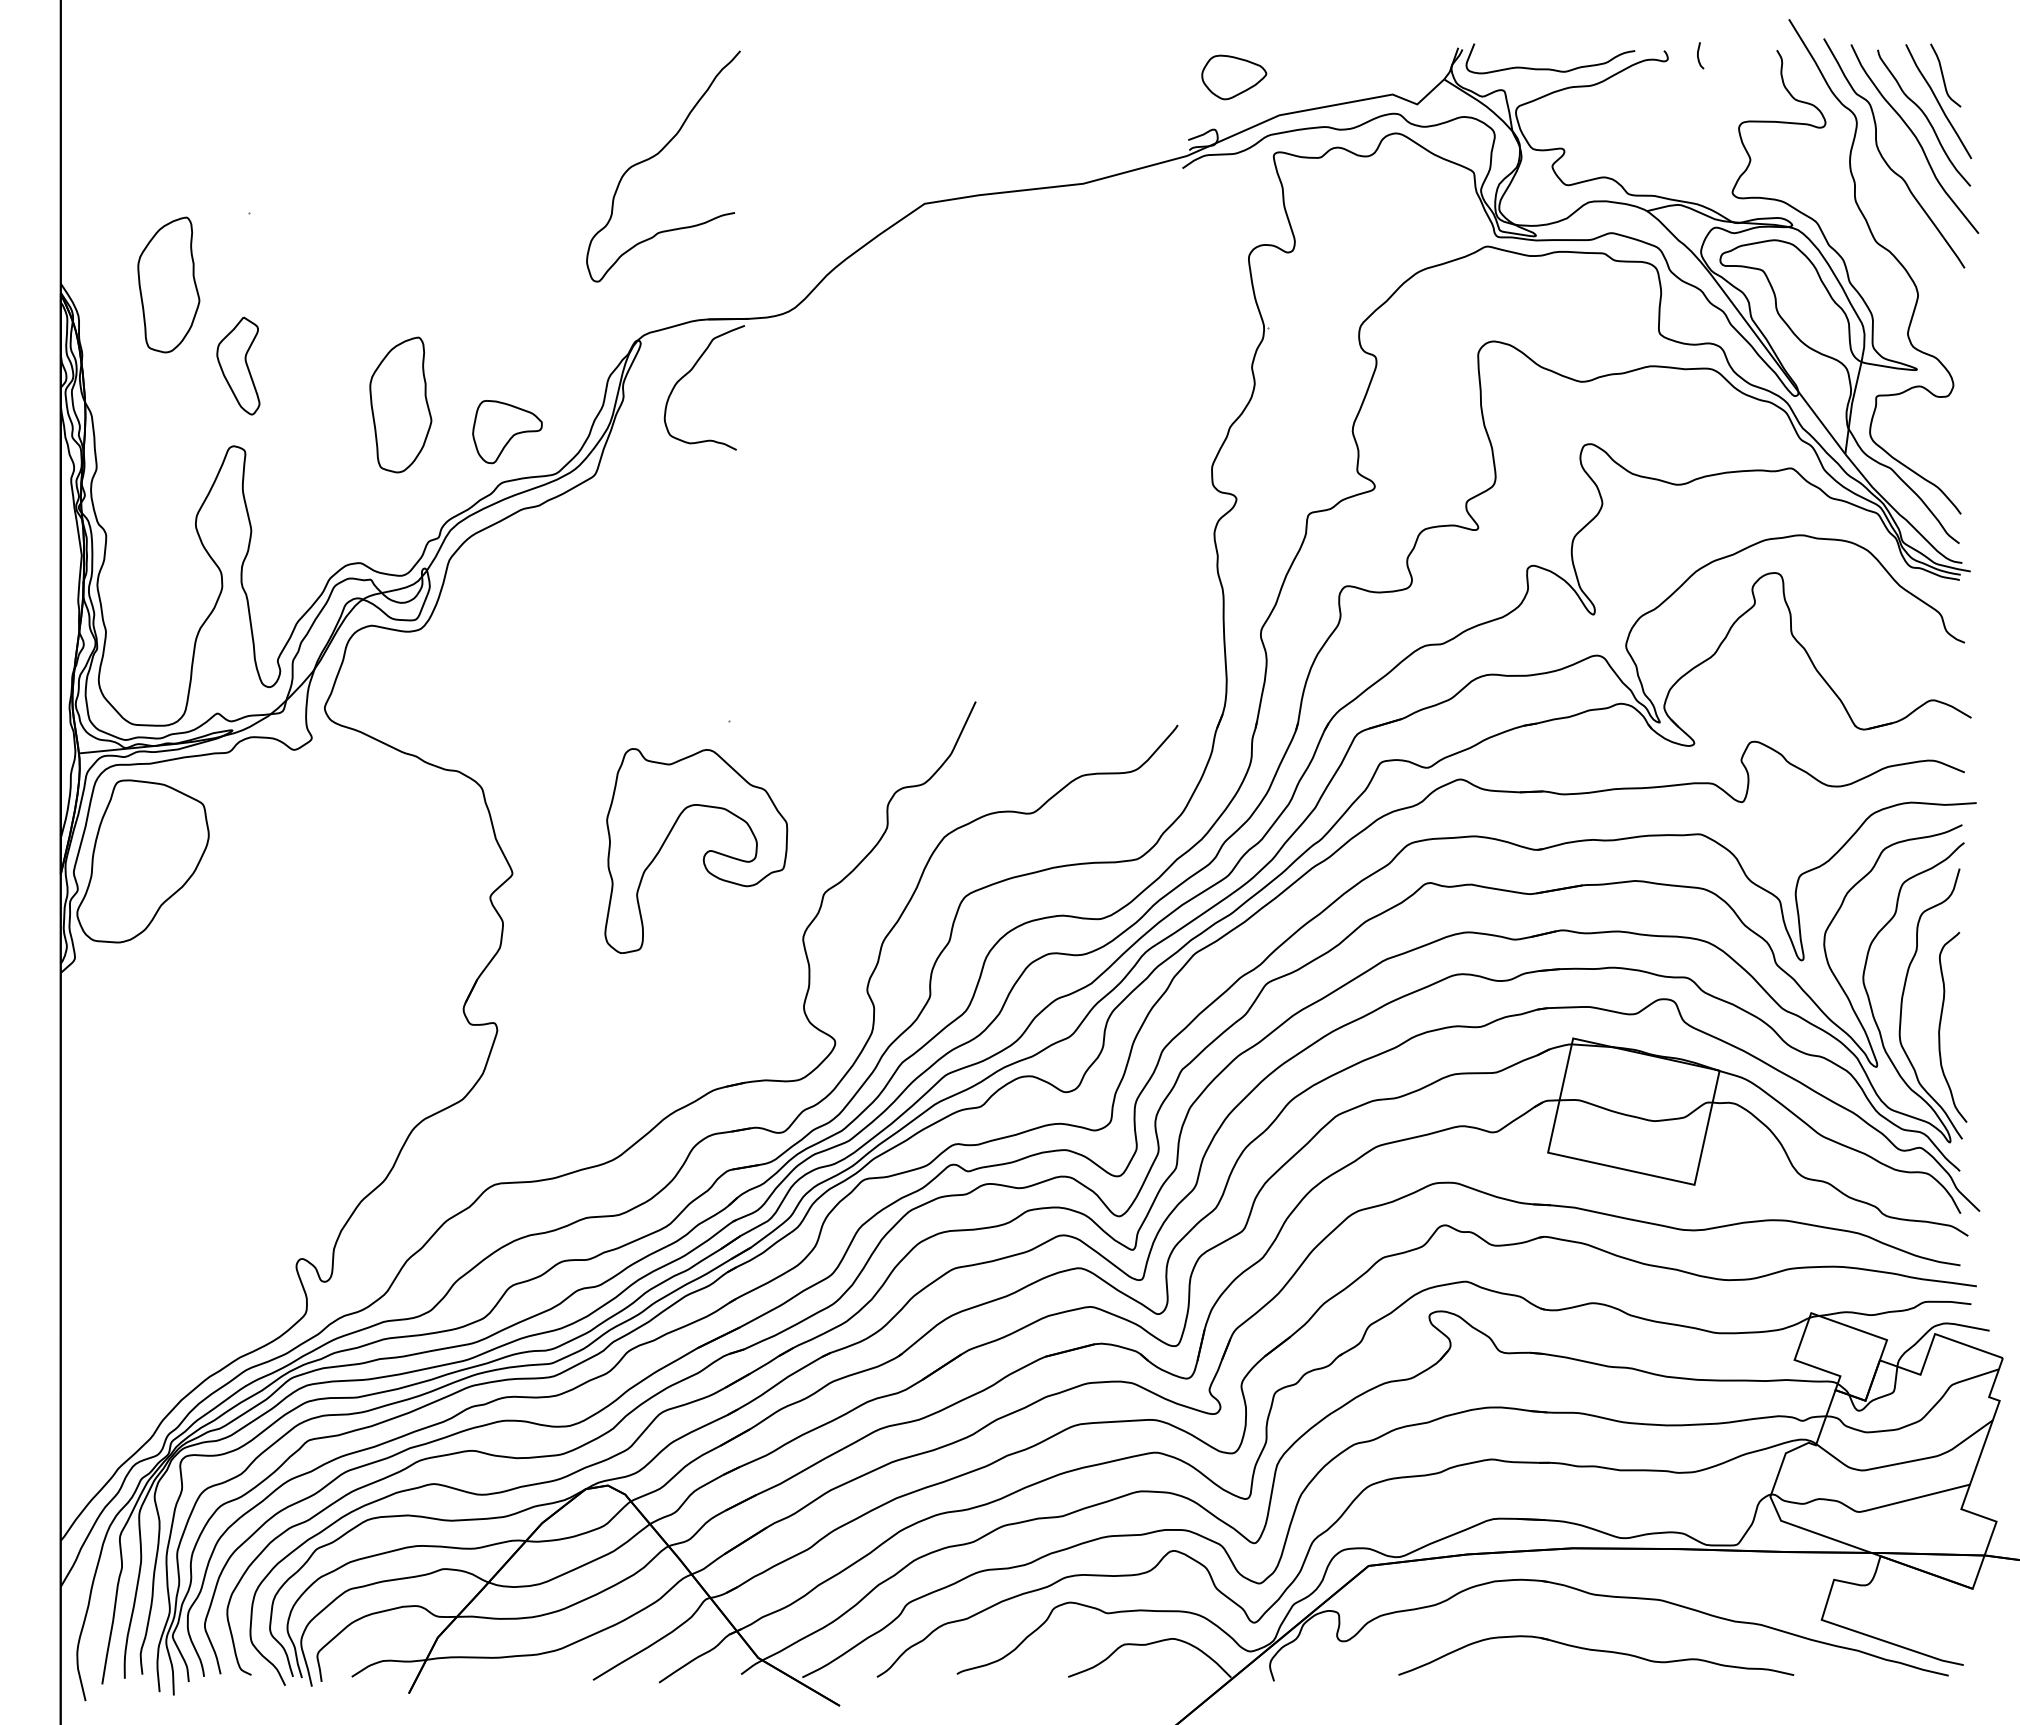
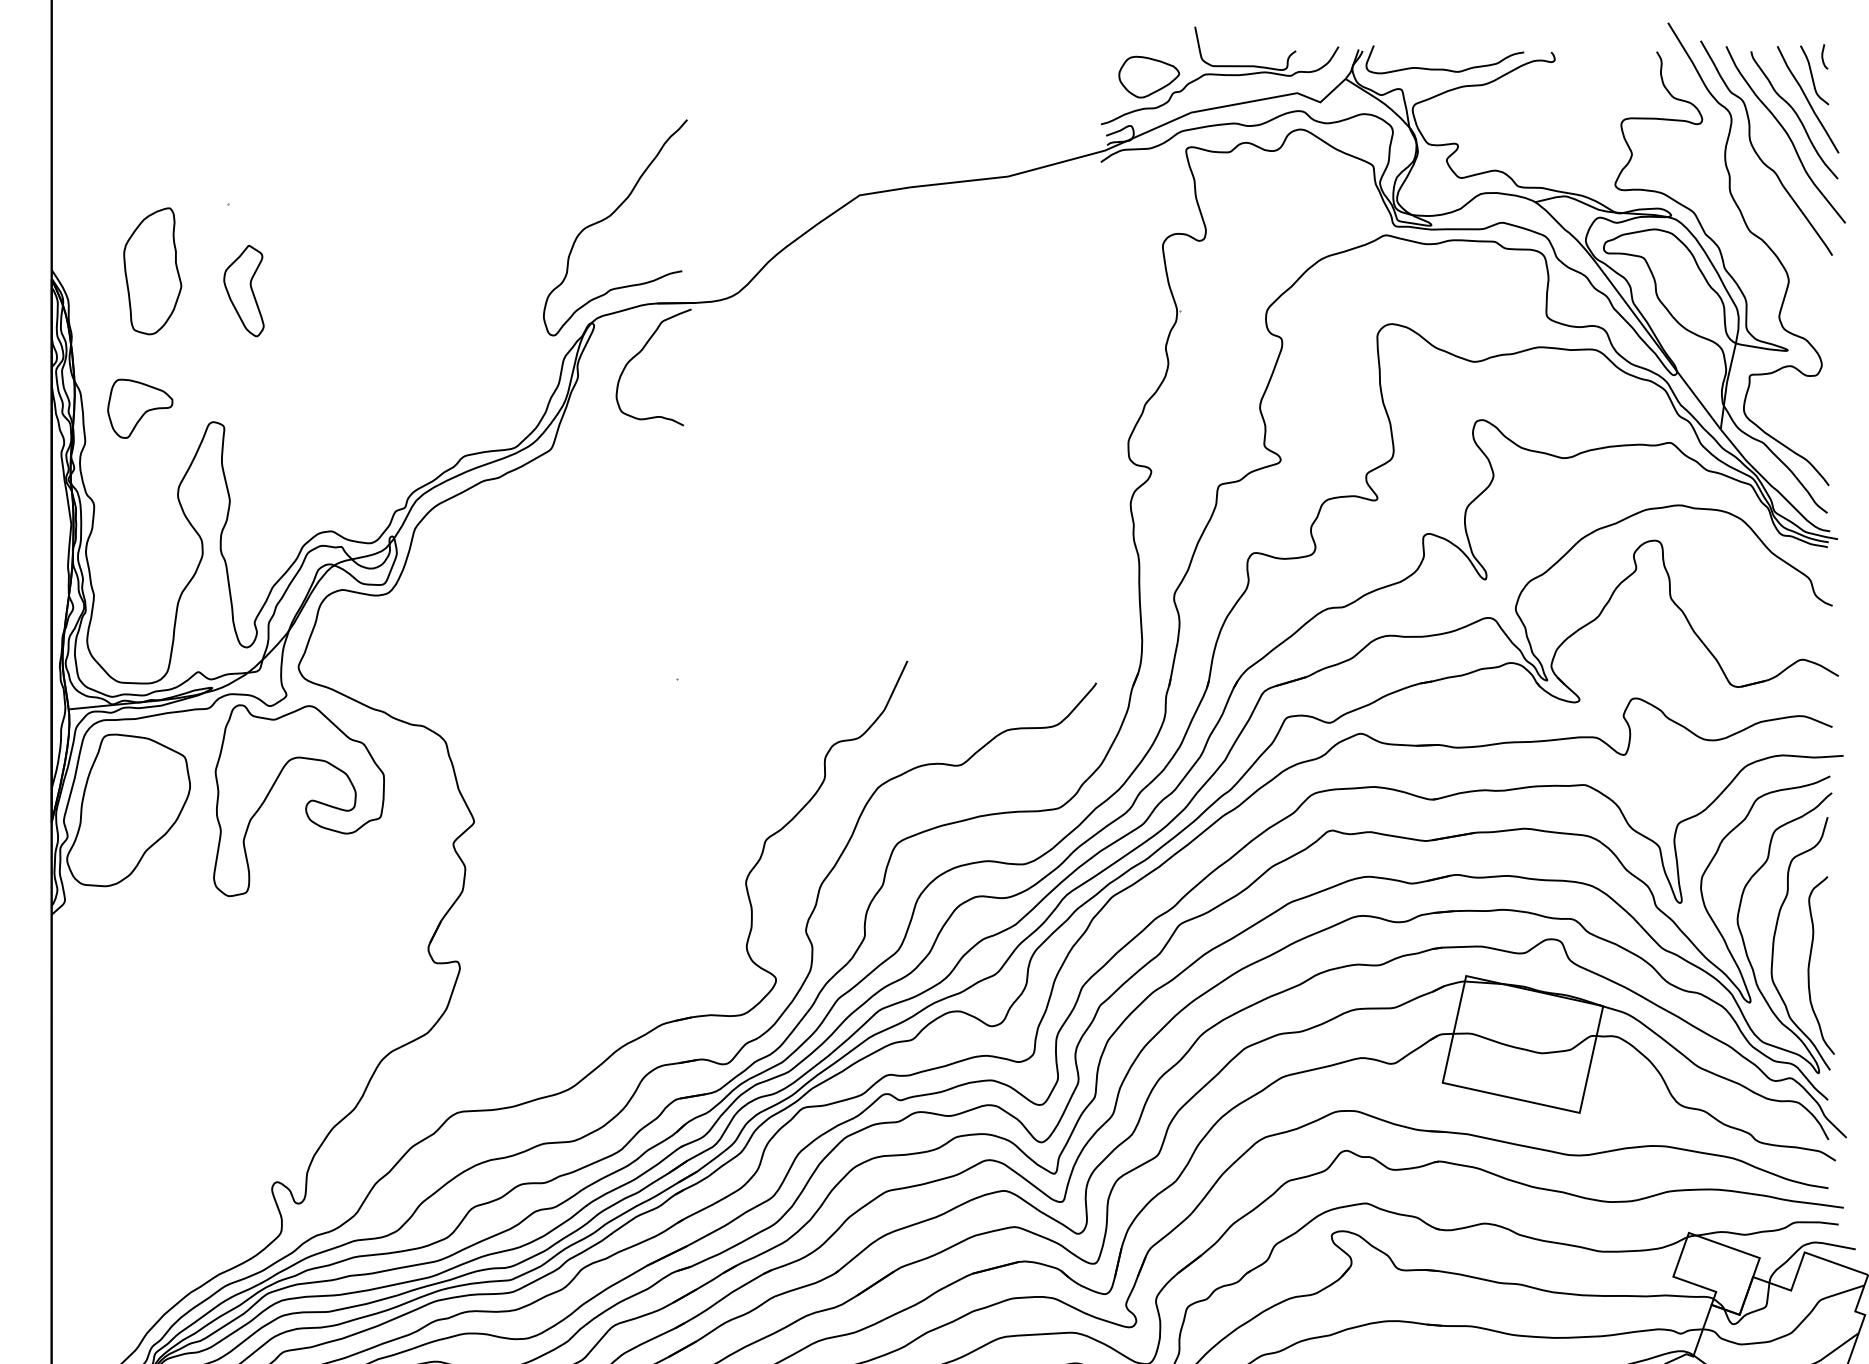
curve: (1698, 55) -> (1822, 56), moved
part: (1309, 75) -> (1219, 75), added
curve: (657, 155) -> (609, 217), moved
part: (238, 365) -> (244, 290), moved
part: (400, 404) -> (369, 383), removed
part: (507, 432) -> (140, 409), moved
part: (704, 853) -> (306, 802), moved

